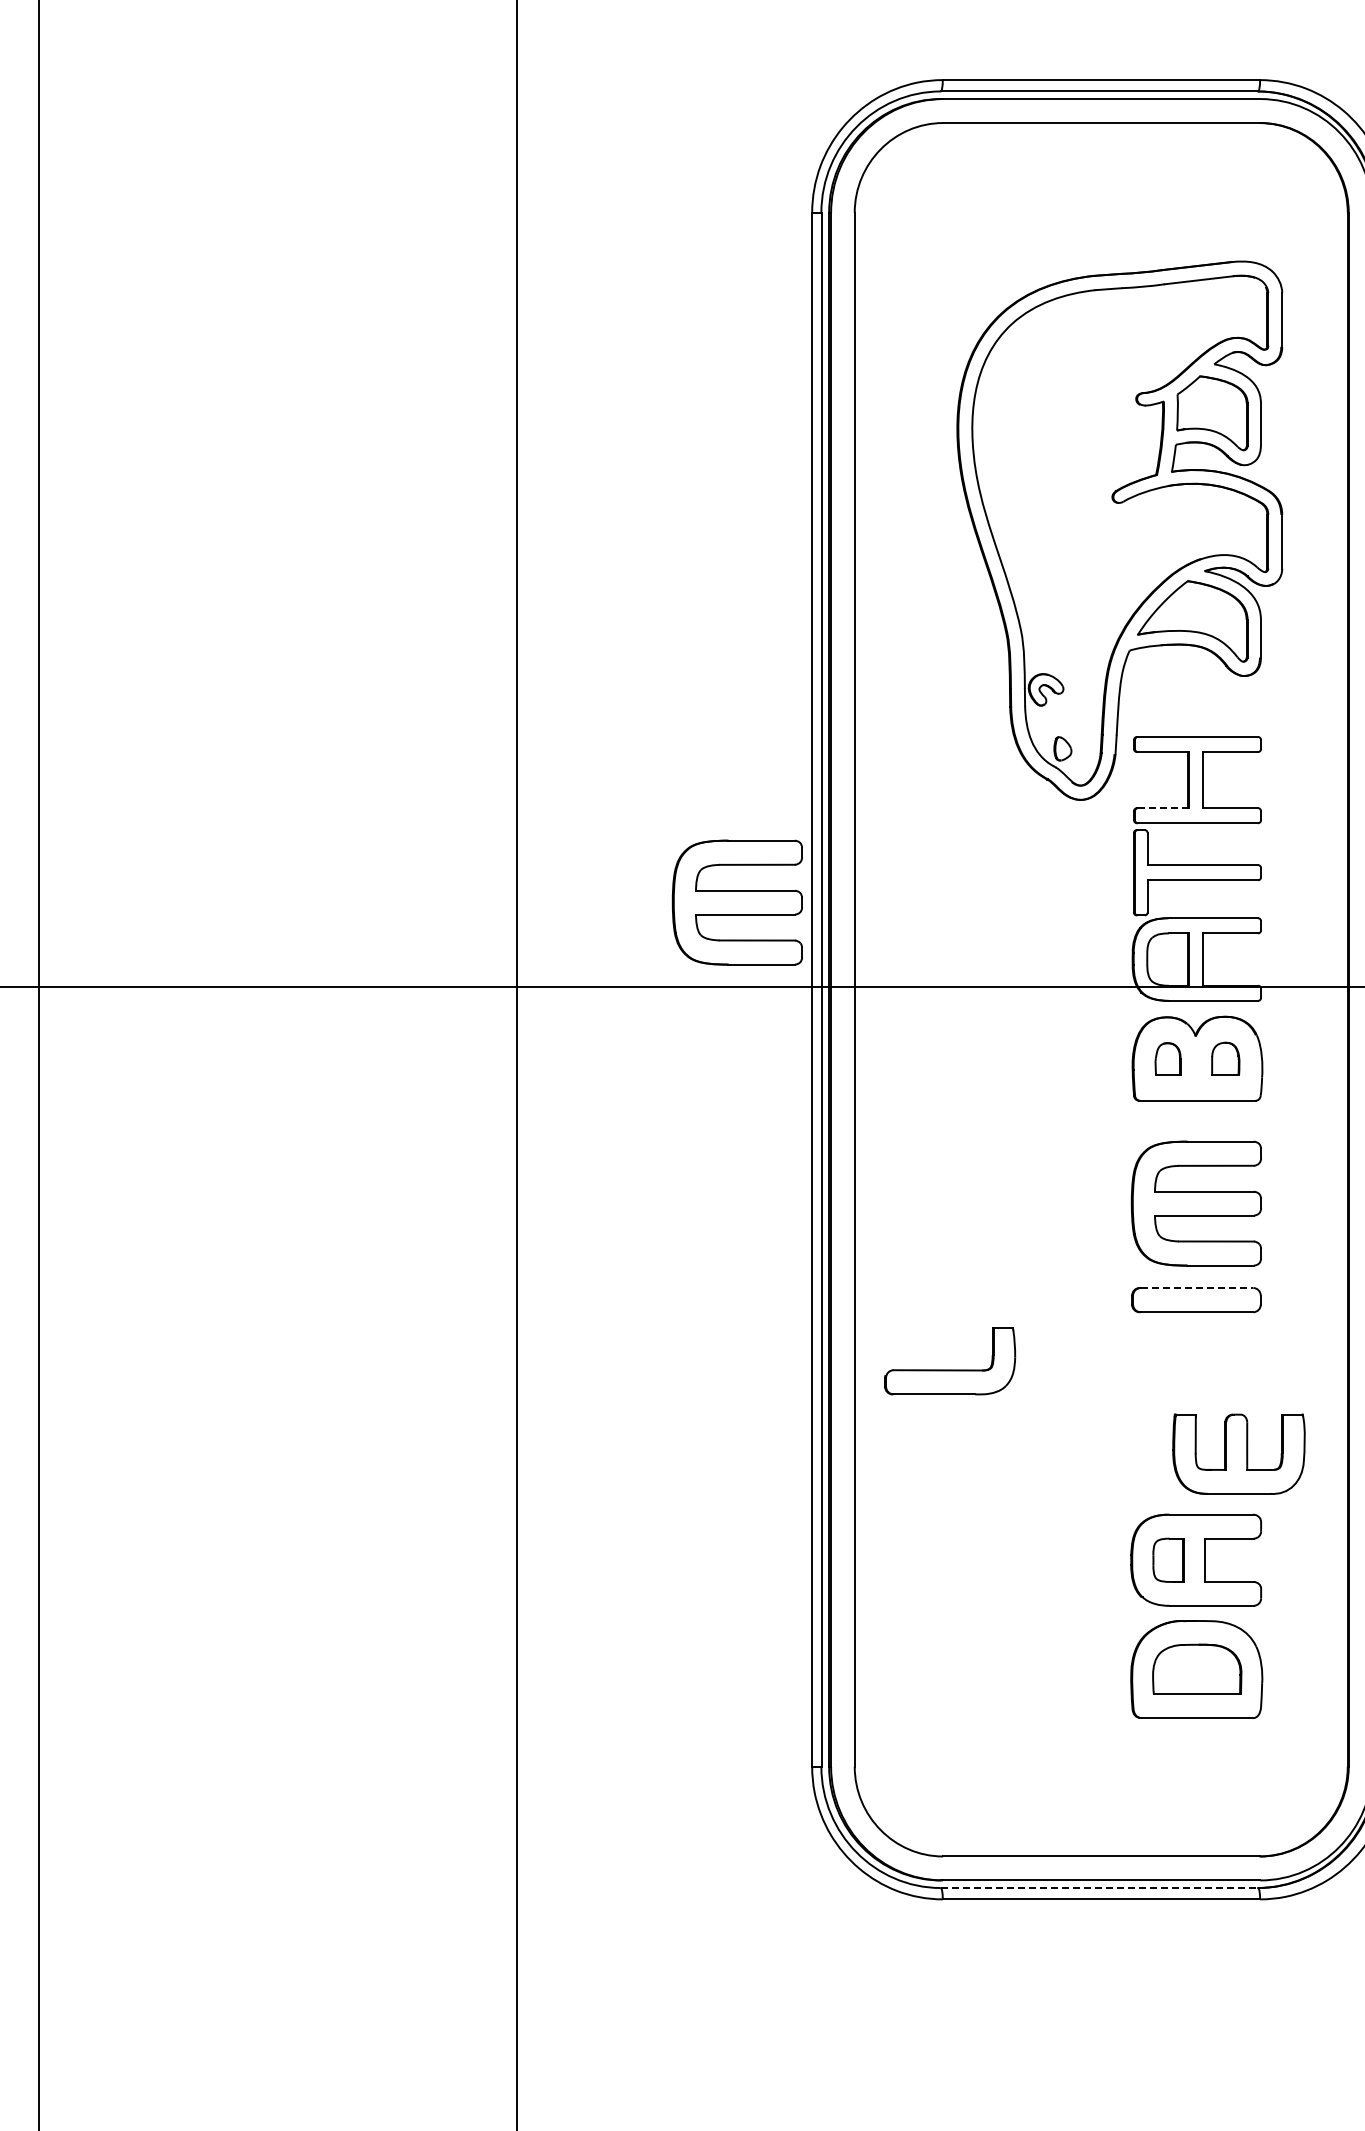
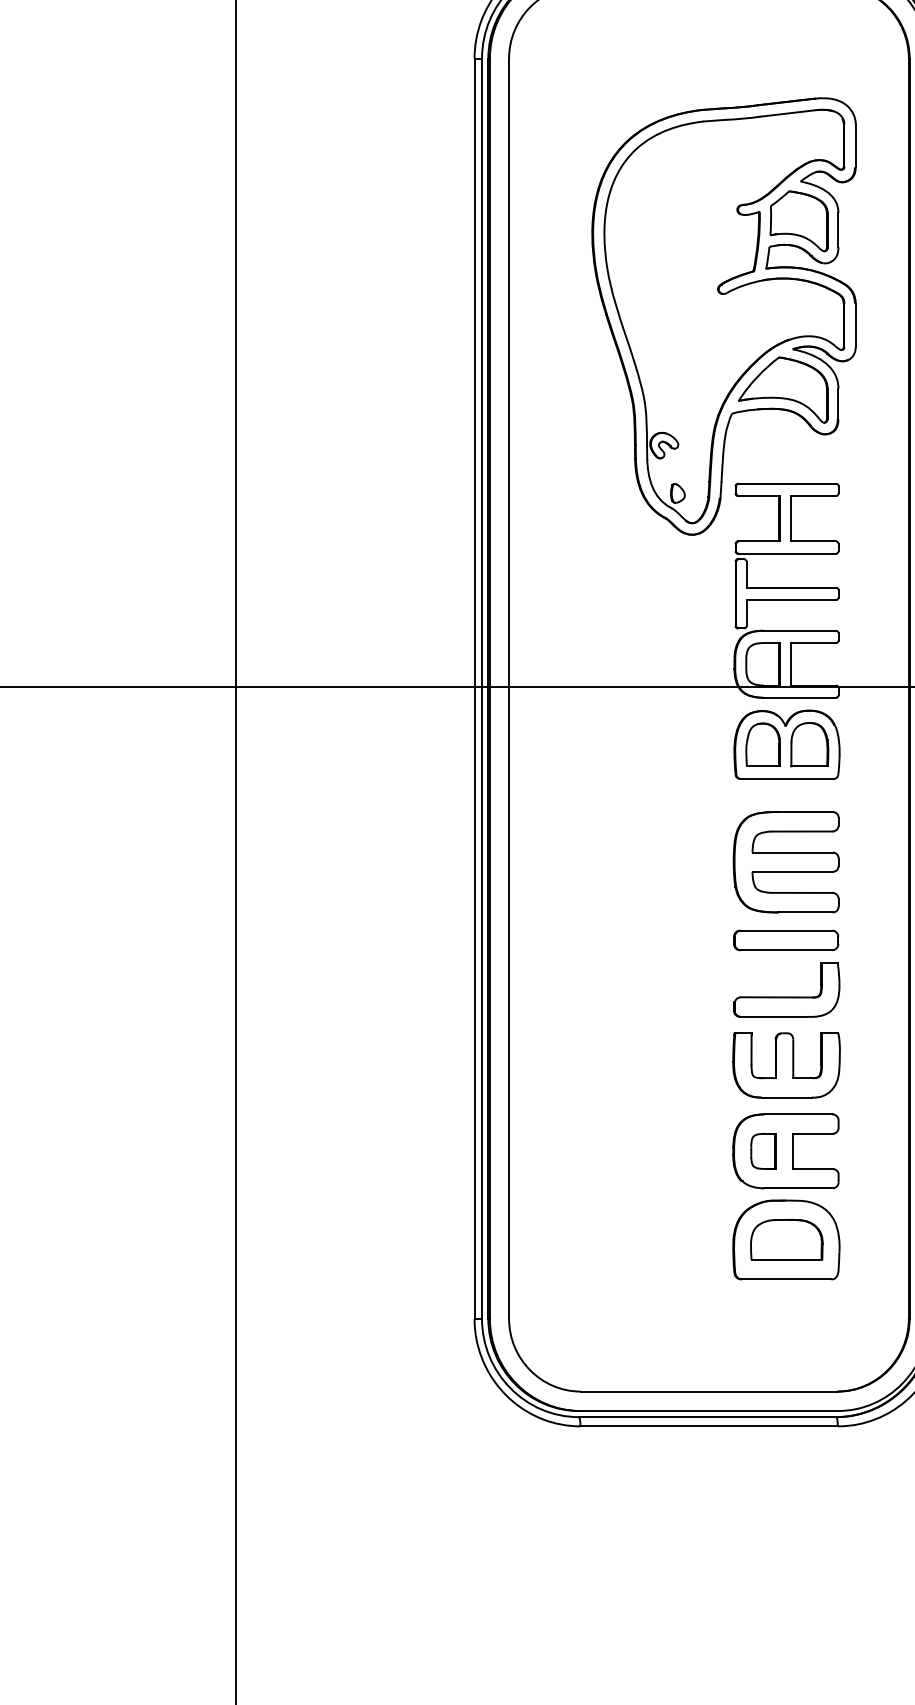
line: (1164, 808) -> (760, 541), dashed -> solid
part: (736, 902) -> (413, 618), removed
part: (1167, 1058) -> (762, 744), size x1.67
part: (1225, 1058) -> (809, 744), size x1.67
line: (1197, 1288) -> (787, 931), dashed -> solid
part: (950, 1369) -> (787, 996), moved
part: (1238, 1453) -> (786, 1064), moved
line: (1099, 1888) -> (707, 1417), dashed -> solid

